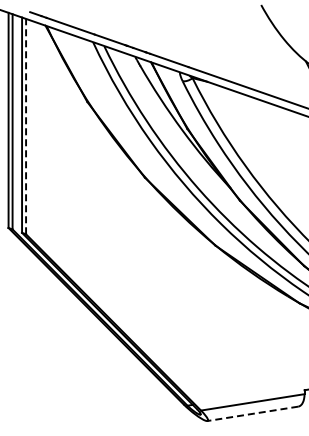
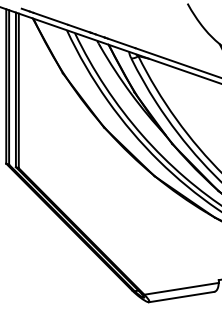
line: (26, 126) -> (19, 90), dashed -> solid
line: (252, 413) -> (181, 296), dashed -> solid

